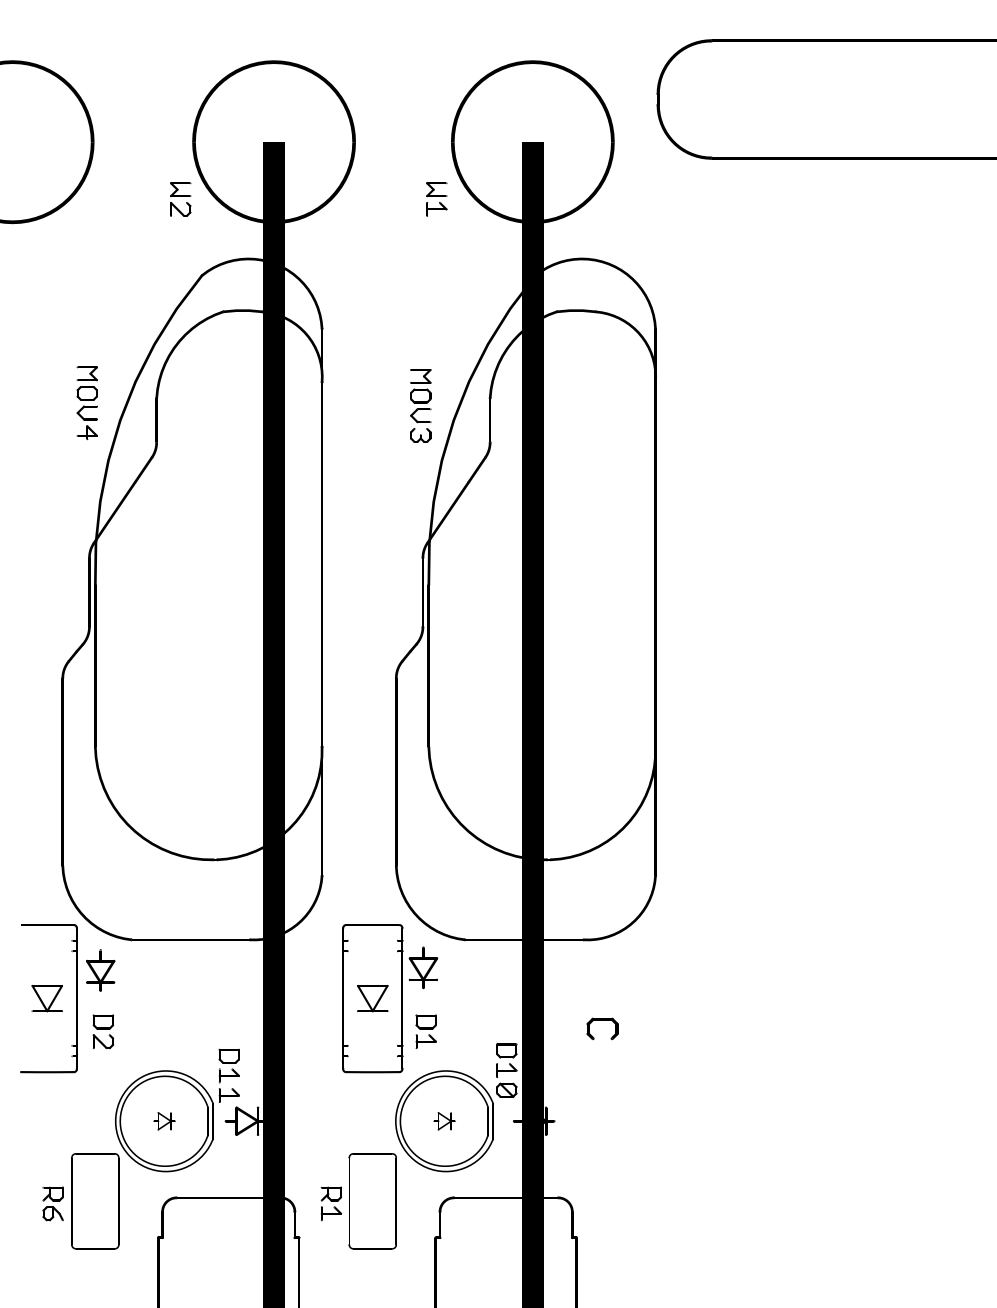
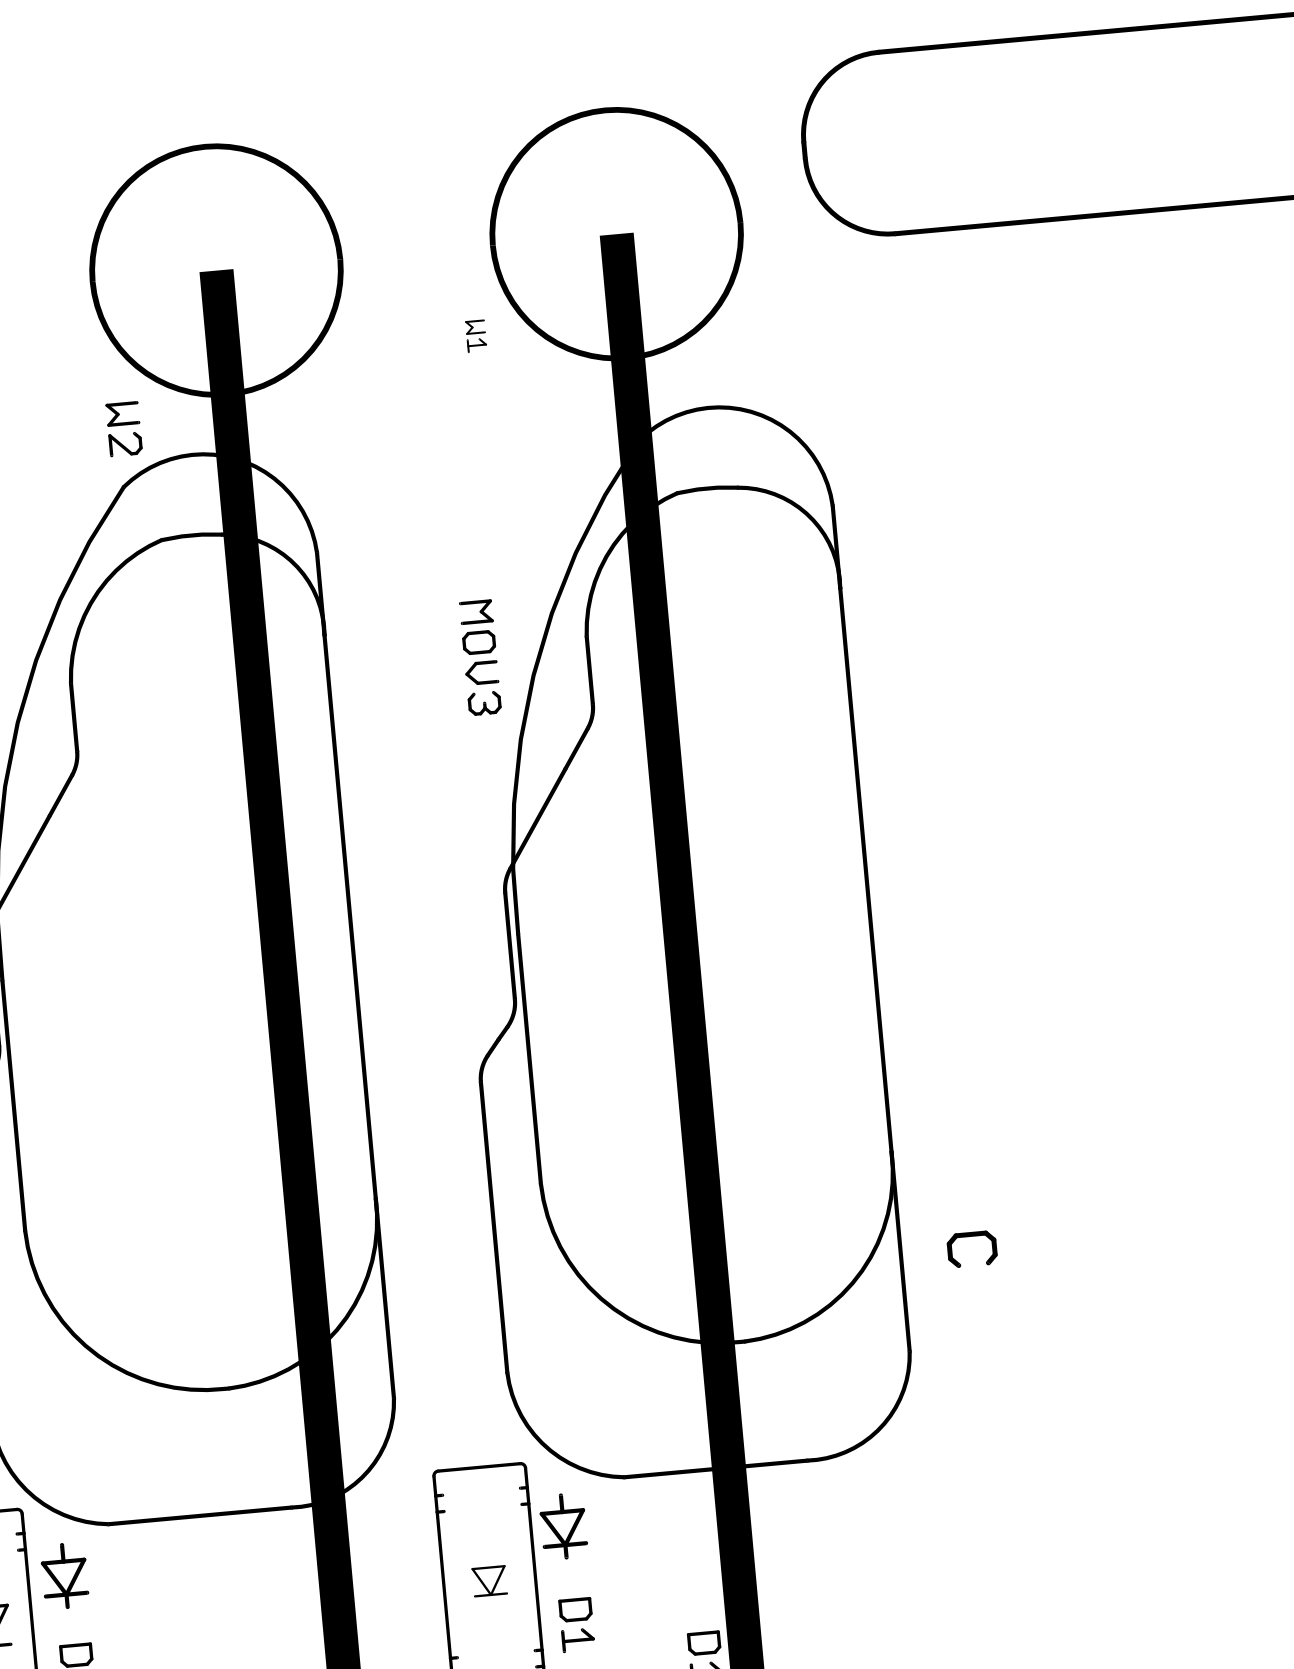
part: (180, 199) -> (123, 429), moved
part: (436, 199) -> (475, 336), size x0.6
part: (372, 998) -> (489, 1581), size x0.7
part: (602, 1020) -> (970, 1236), moved

